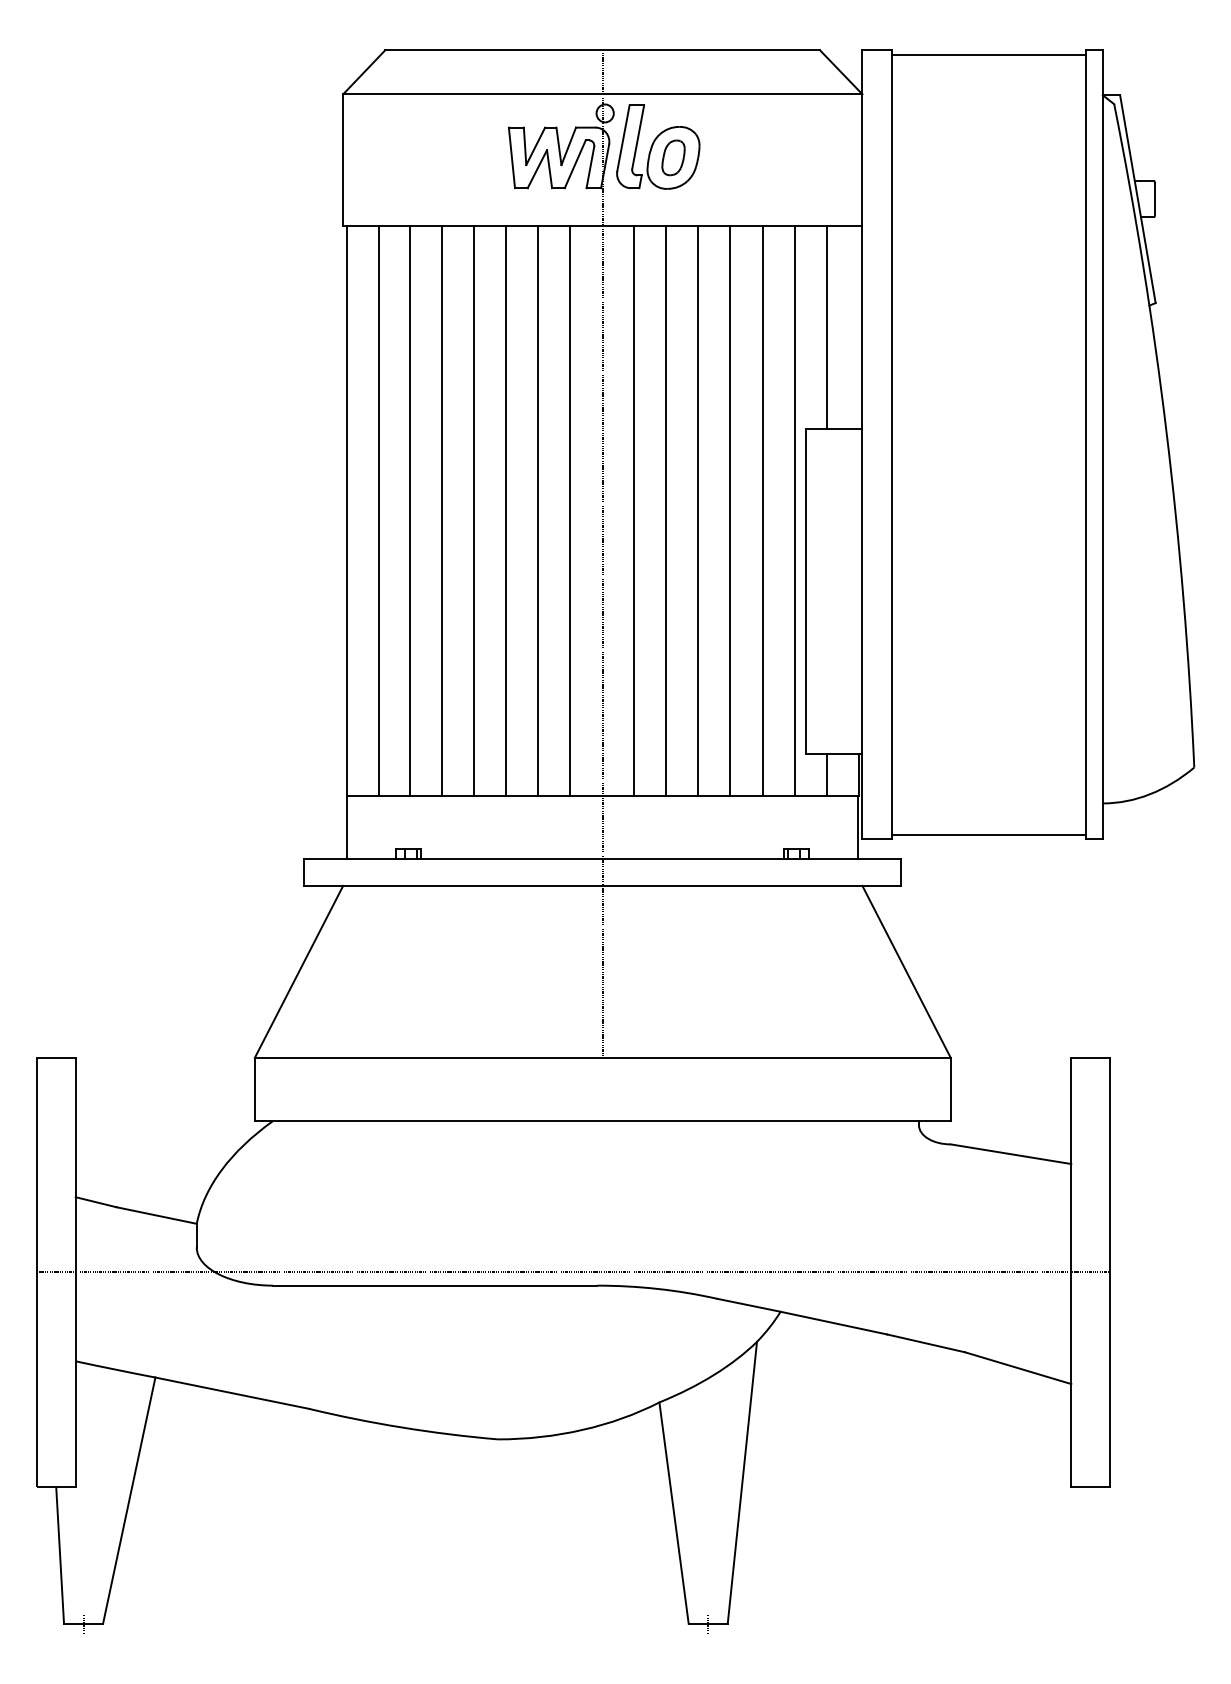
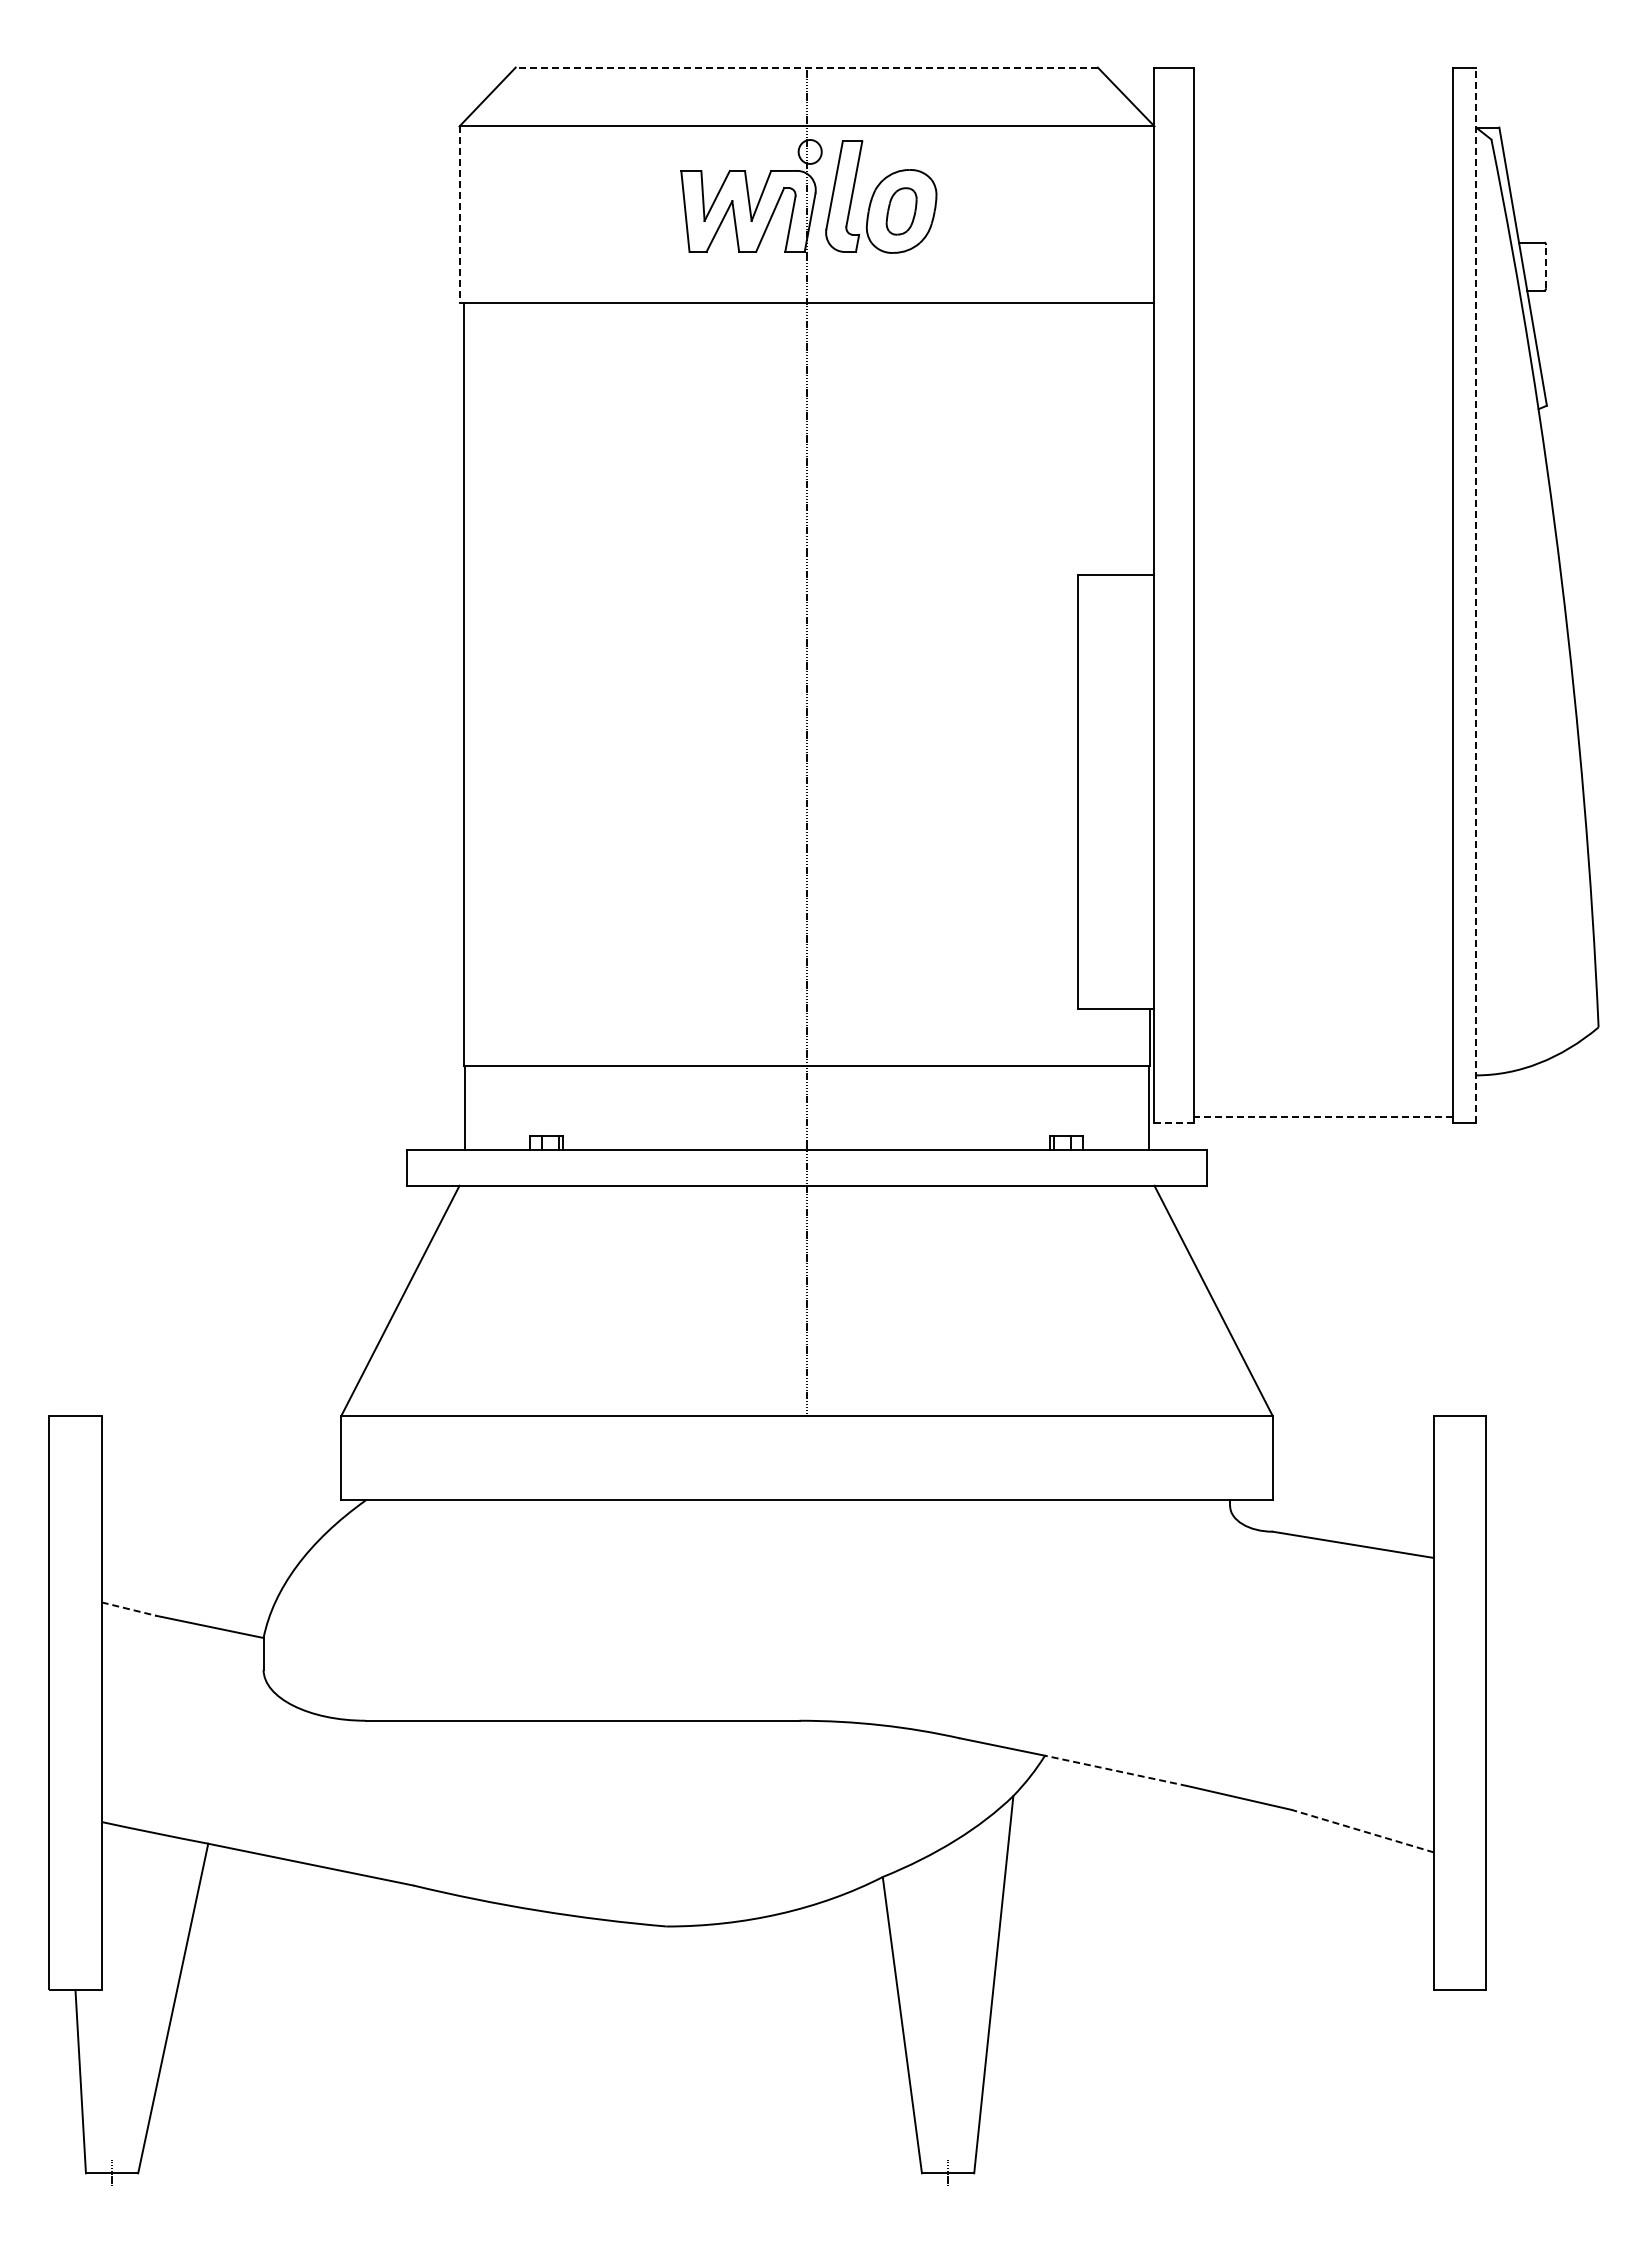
line: (602, 50) -> (806, 67), solid -> dashed
line: (988, 54) -> (1323, 73), removed
line: (343, 160) -> (459, 215), solid -> dashed
line: (1155, 199) -> (1546, 266), solid -> dashed
line: (826, 327) -> (1106, 438), removed
line: (1103, 444) -> (1476, 595), solid -> dashed
line: (378, 510) -> (506, 683), removed
line: (410, 510) -> (549, 683), removed
line: (442, 510) -> (592, 683), removed
line: (473, 510) -> (634, 683), removed
line: (506, 510) -> (677, 683), removed
line: (538, 510) -> (720, 683), removed
line: (569, 510) -> (762, 683), removed
line: (633, 510) -> (848, 683), removed
line: (665, 510) -> (891, 683), removed
line: (698, 510) -> (934, 683), removed
line: (730, 510) -> (977, 683), removed
line: (762, 510) -> (1020, 683), removed
line: (794, 510) -> (1063, 683), removed
line: (826, 775) -> (1106, 1037), removed
line: (988, 834) -> (1323, 1117), solid -> dashed
line: (877, 839) -> (1174, 1123), solid -> dashed
line: (96, 1202) -> (129, 1609), solid -> dashed
line: (573, 1272) -> (767, 1703), removed
line: (834, 1322) -> (1116, 1770), solid -> dashed
line: (1017, 1368) -> (1362, 1831), solid -> dashed

